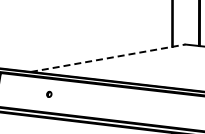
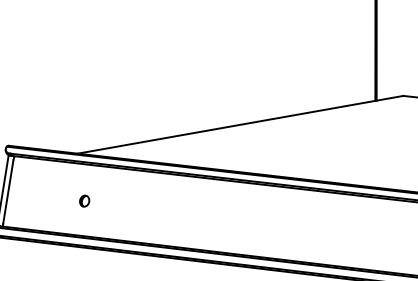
line: (108, 58) -> (241, 125), dashed -> solid
part: (49, 93) -> (85, 199), moved

